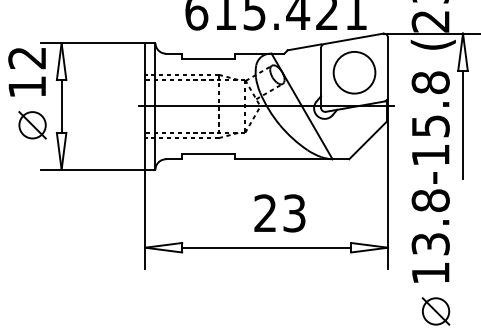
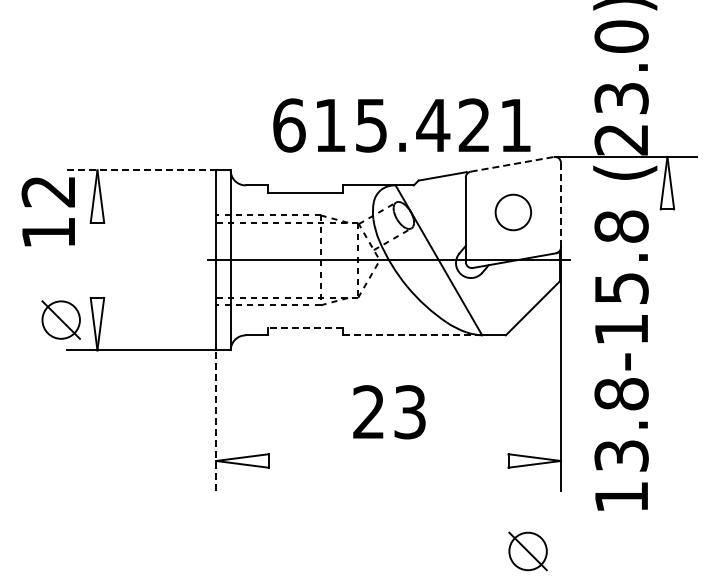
line: (353, 38) -> (512, 164), solid -> dashed
line: (93, 43) -> (142, 170), solid -> dashed
line: (388, 67) -> (561, 205), solid -> dashed
circle: (354, 72) -> (513, 212), size x0.6
line: (61, 105) -> (97, 259), removed
part: (32, 124) -> (60, 319), moved
line: (463, 124) -> (667, 286), removed
line: (208, 153) -> (305, 327), solid -> dashed
line: (283, 159) -> (412, 335), solid -> dashed
text: (279, 213) -> (389, 412), moved
line: (145, 219) -> (216, 420), solid -> dashed
line: (266, 247) -> (388, 460), removed
part: (435, 311) -> (527, 551), moved

